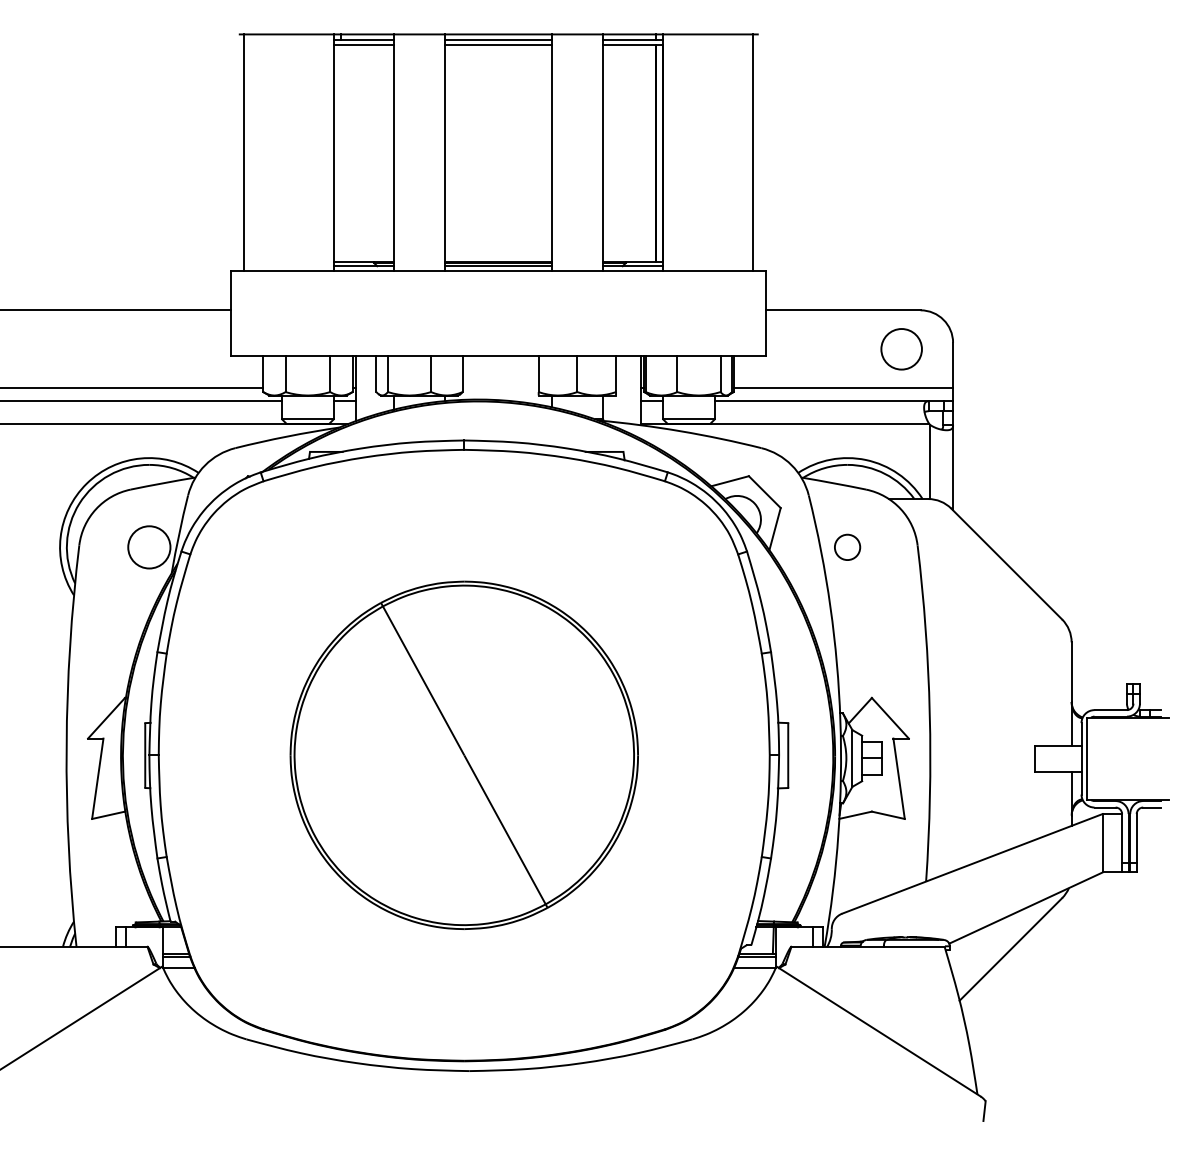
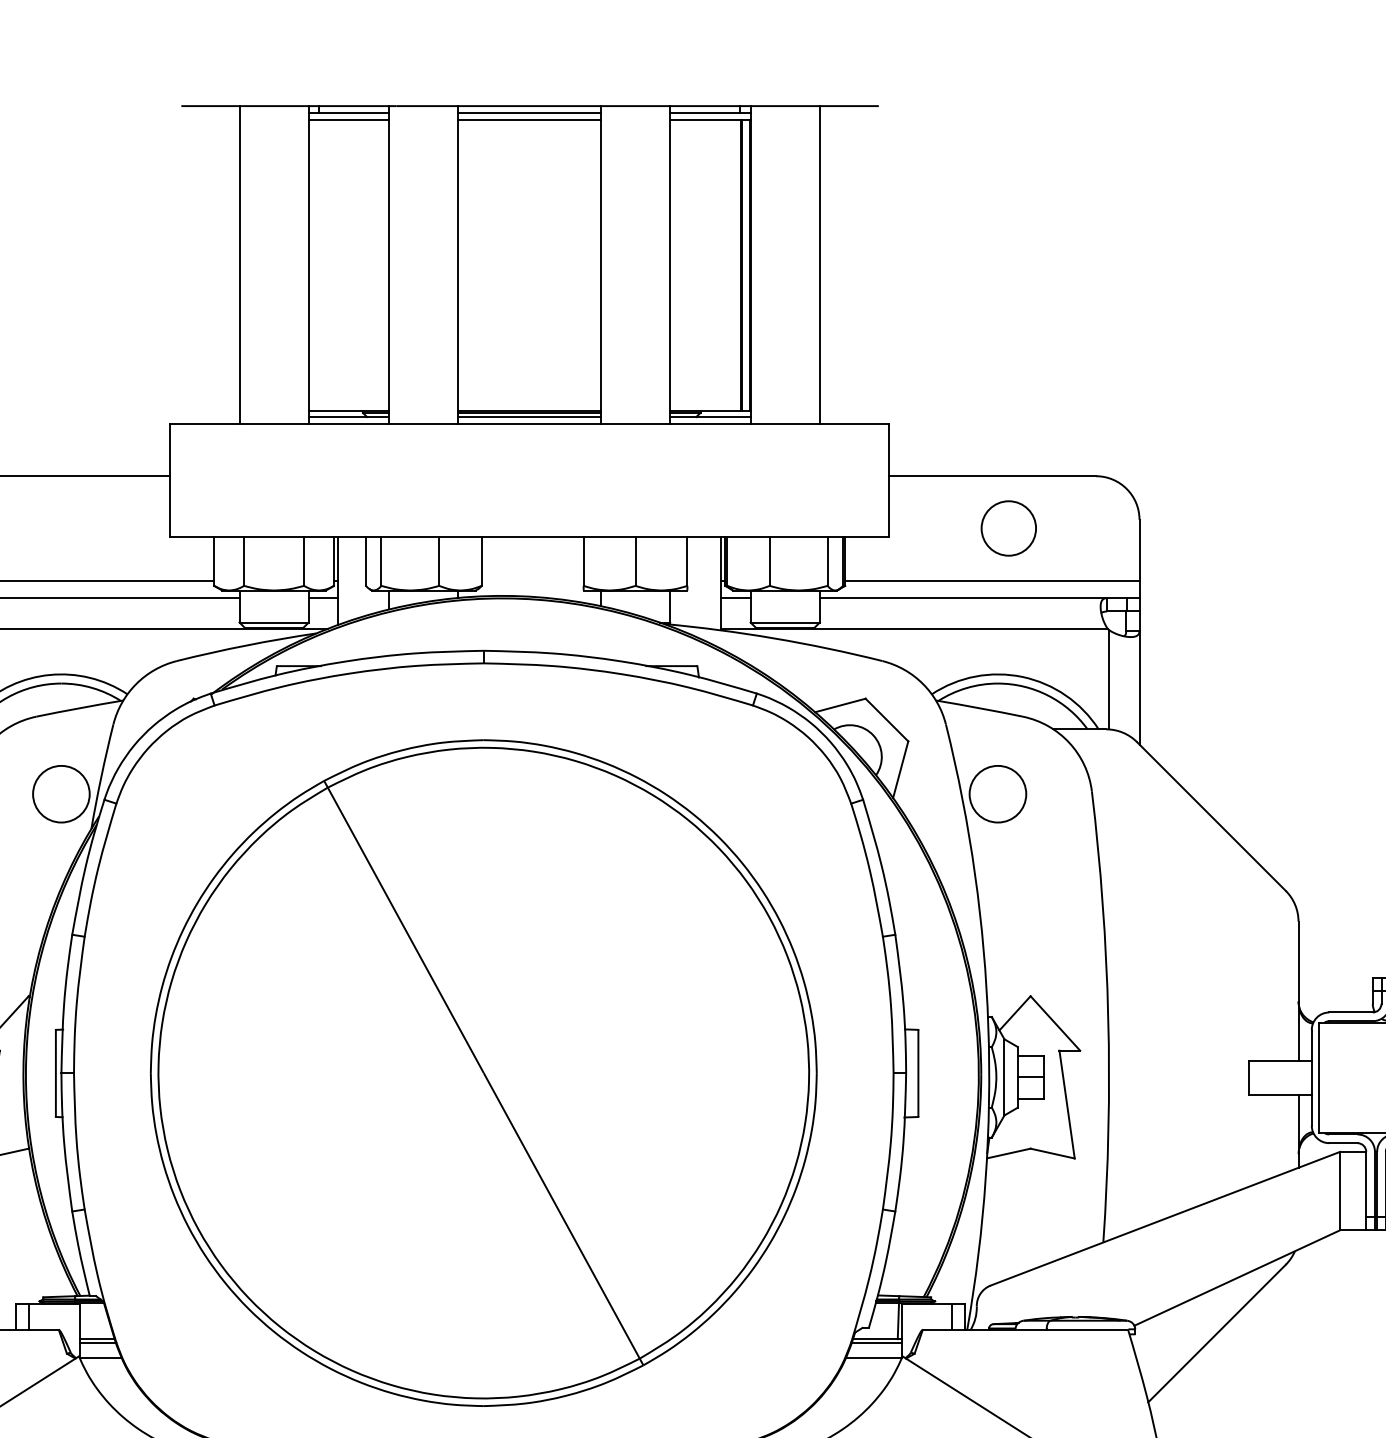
line: (244, 152) -> (239, 264), moved
line: (752, 152) -> (819, 264), moved
circle: (901, 349) -> (1008, 528), moved
circle: (847, 547) -> (997, 794), size x1.67
part: (464, 755) -> (484, 1073), size x1.43

